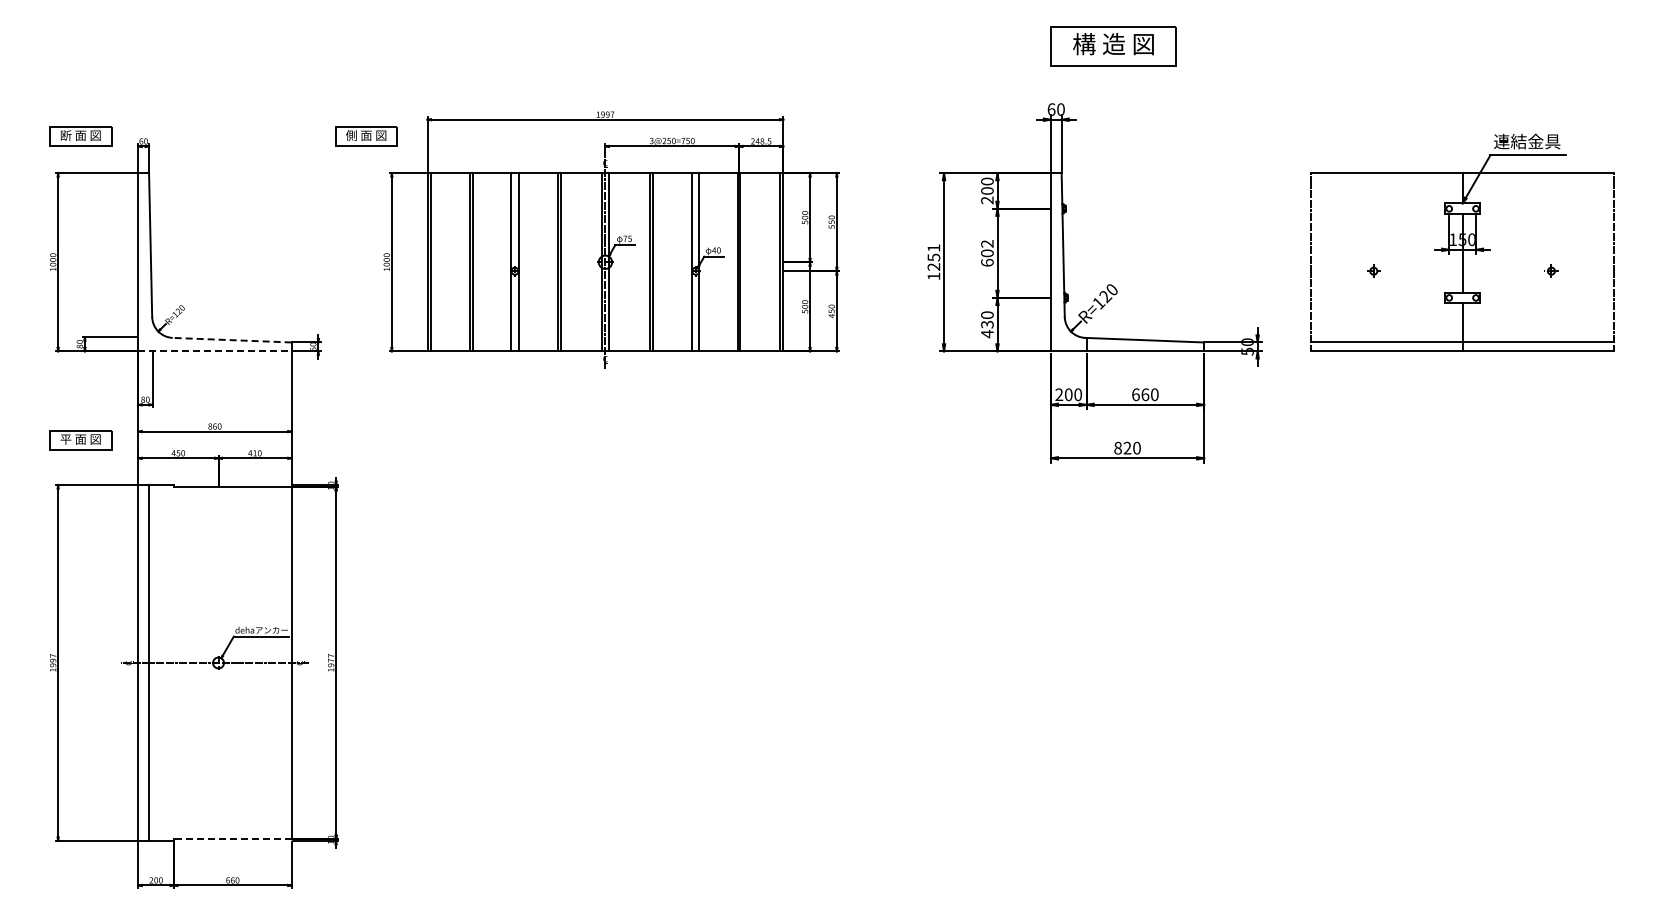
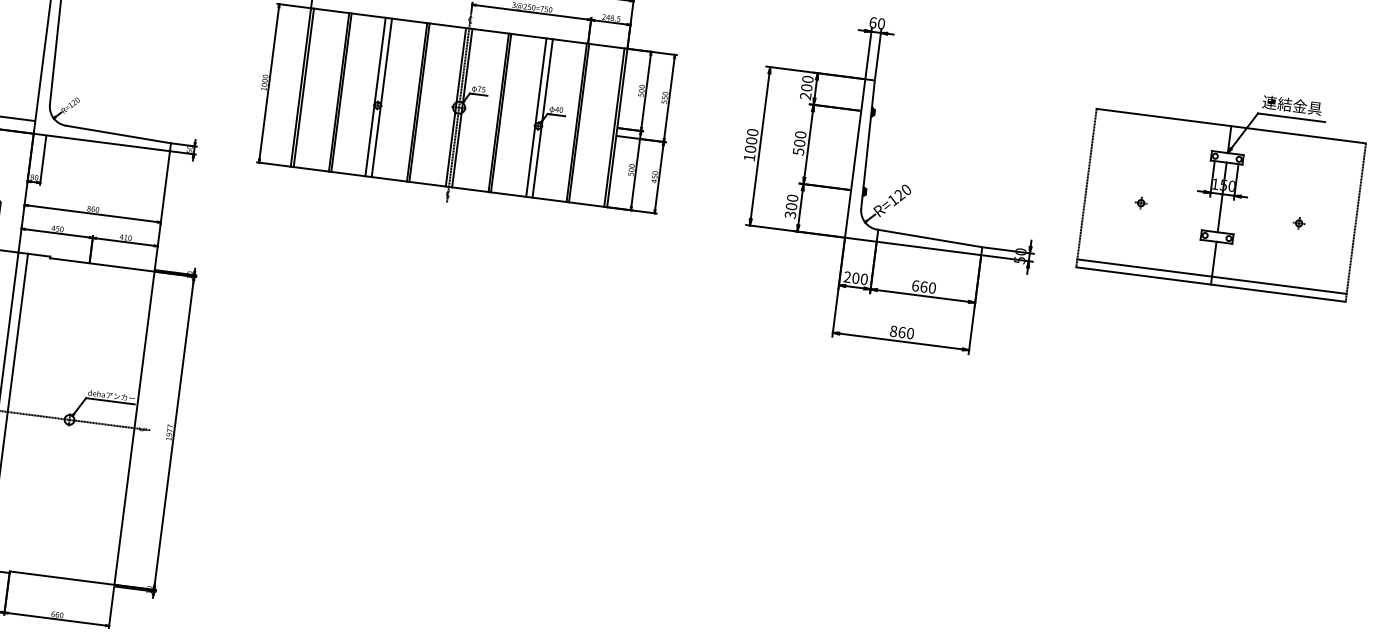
text: (987, 253) -> (799, 143), 602 -> 500
text: (933, 257) -> (751, 140), 1251 -> 1000
text: (987, 329) -> (791, 211), 430 -> 300
line: (231, 340) -> (117, 134), dashed -> solid
line: (215, 351) -> (102, 142), dashed -> solid
text: (1127, 447) -> (902, 331), 820 -> 860
line: (232, 839) -> (61, 578), dashed -> solid

